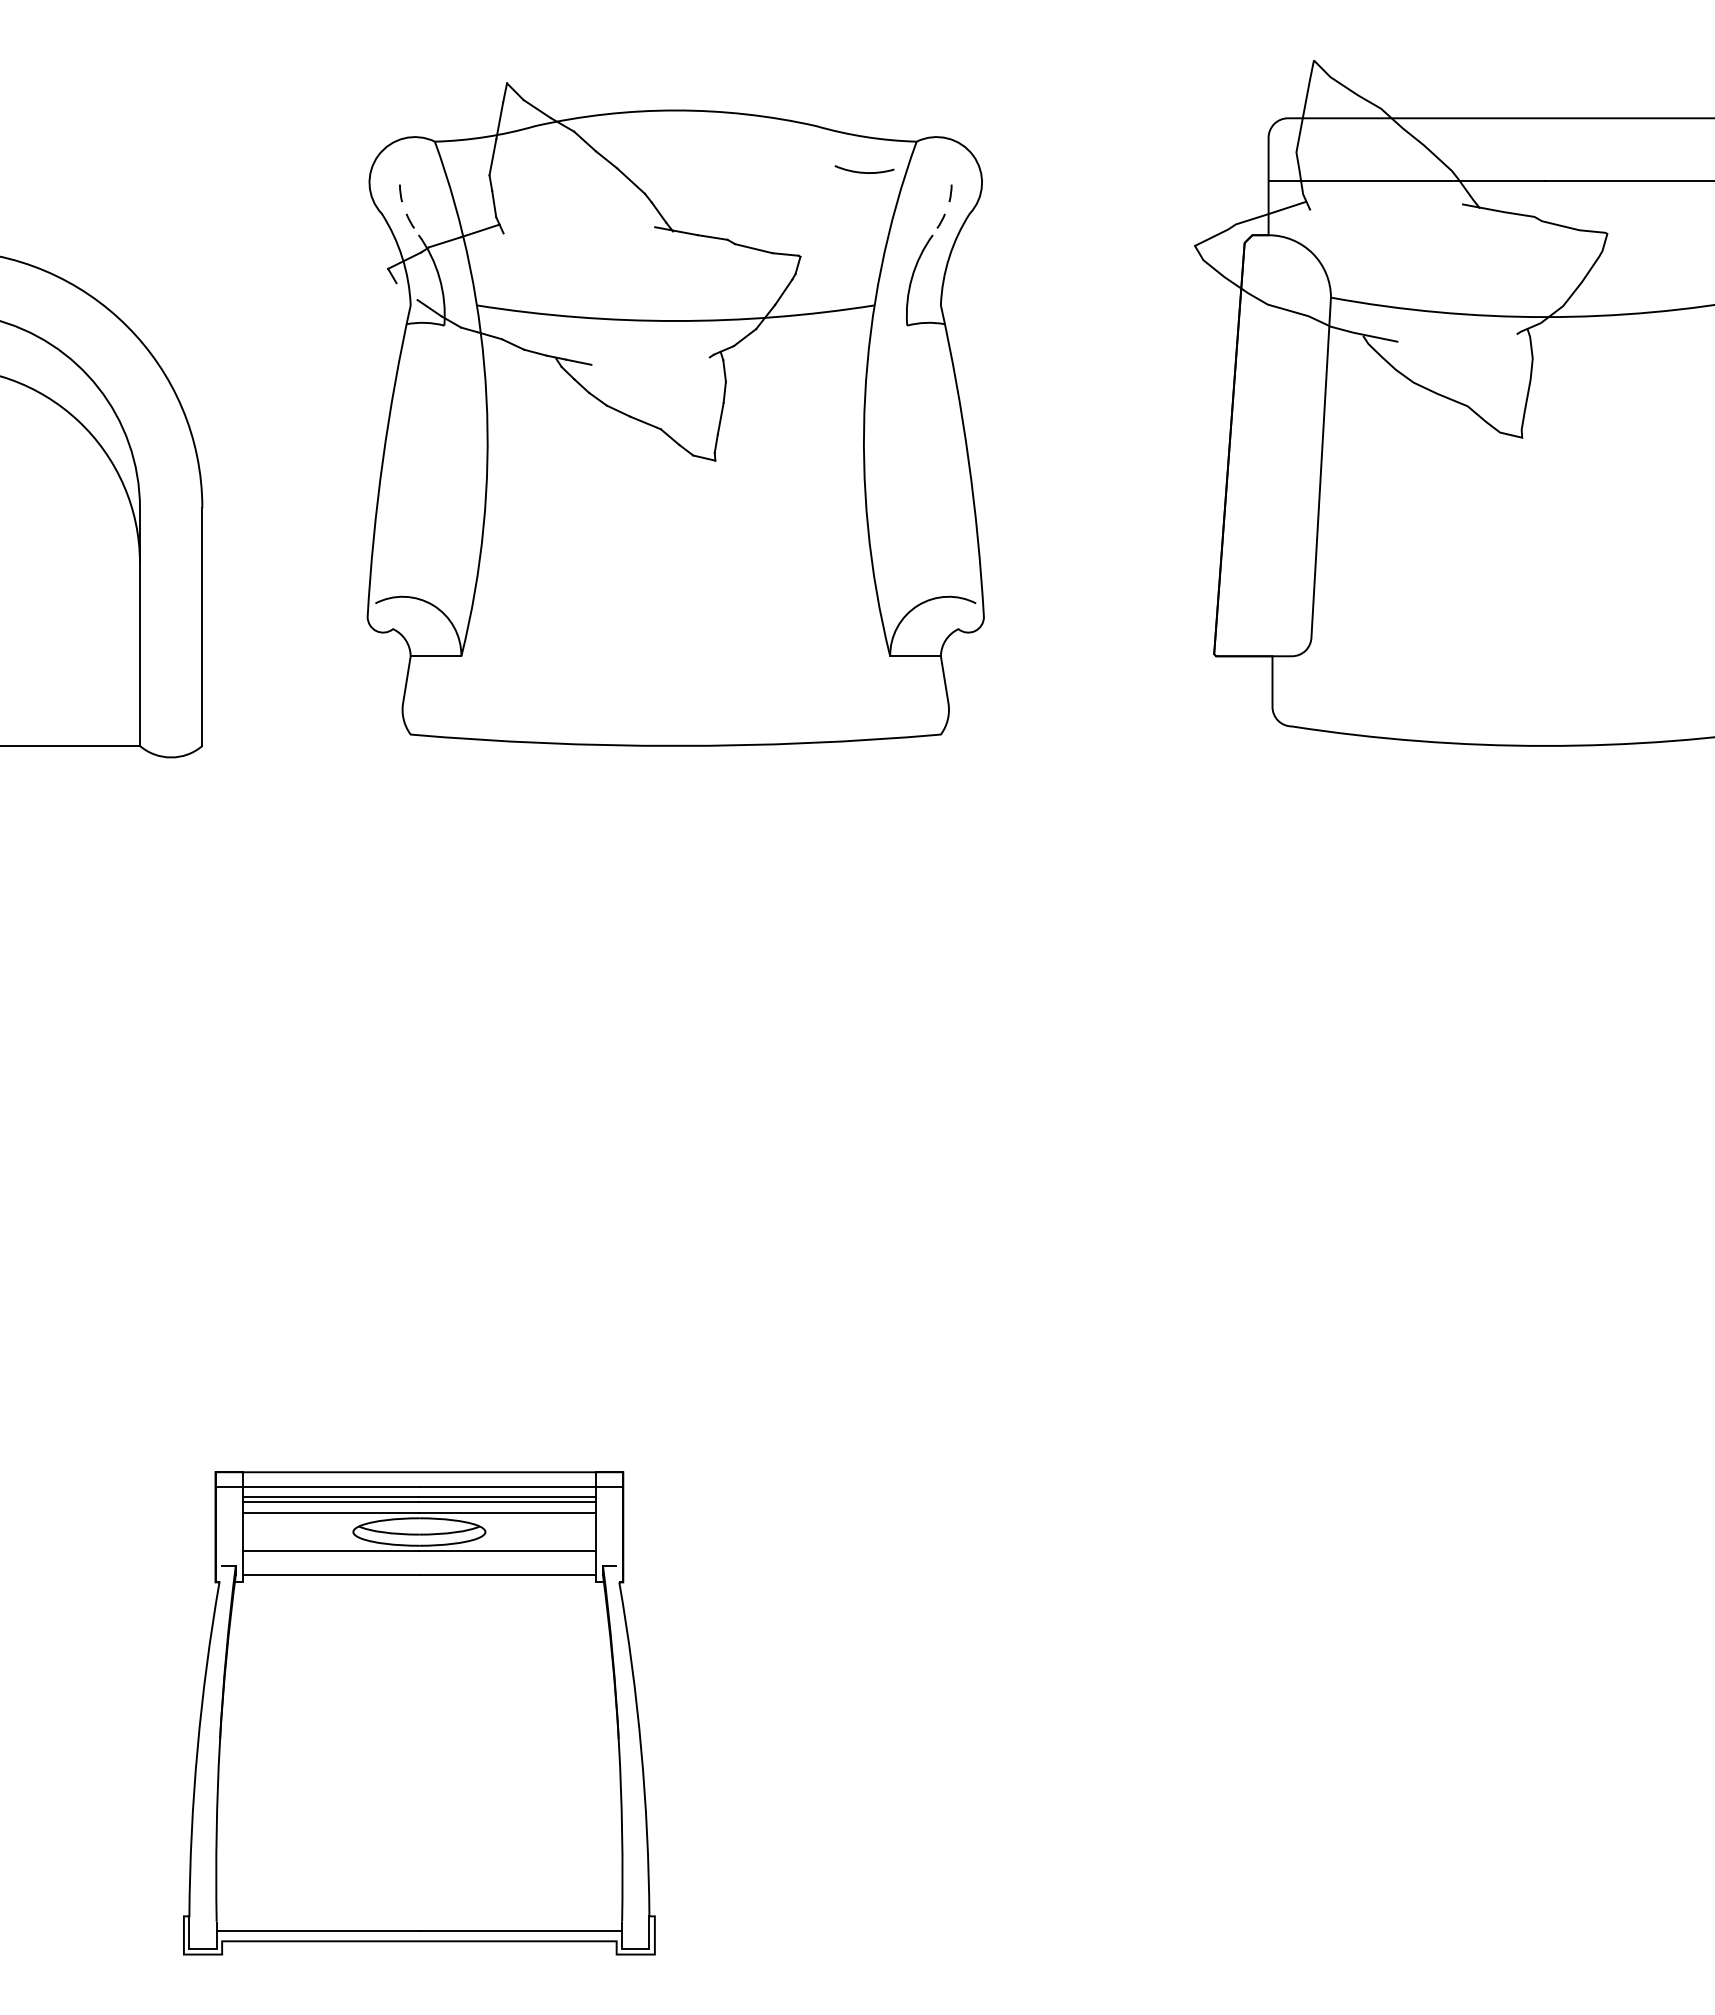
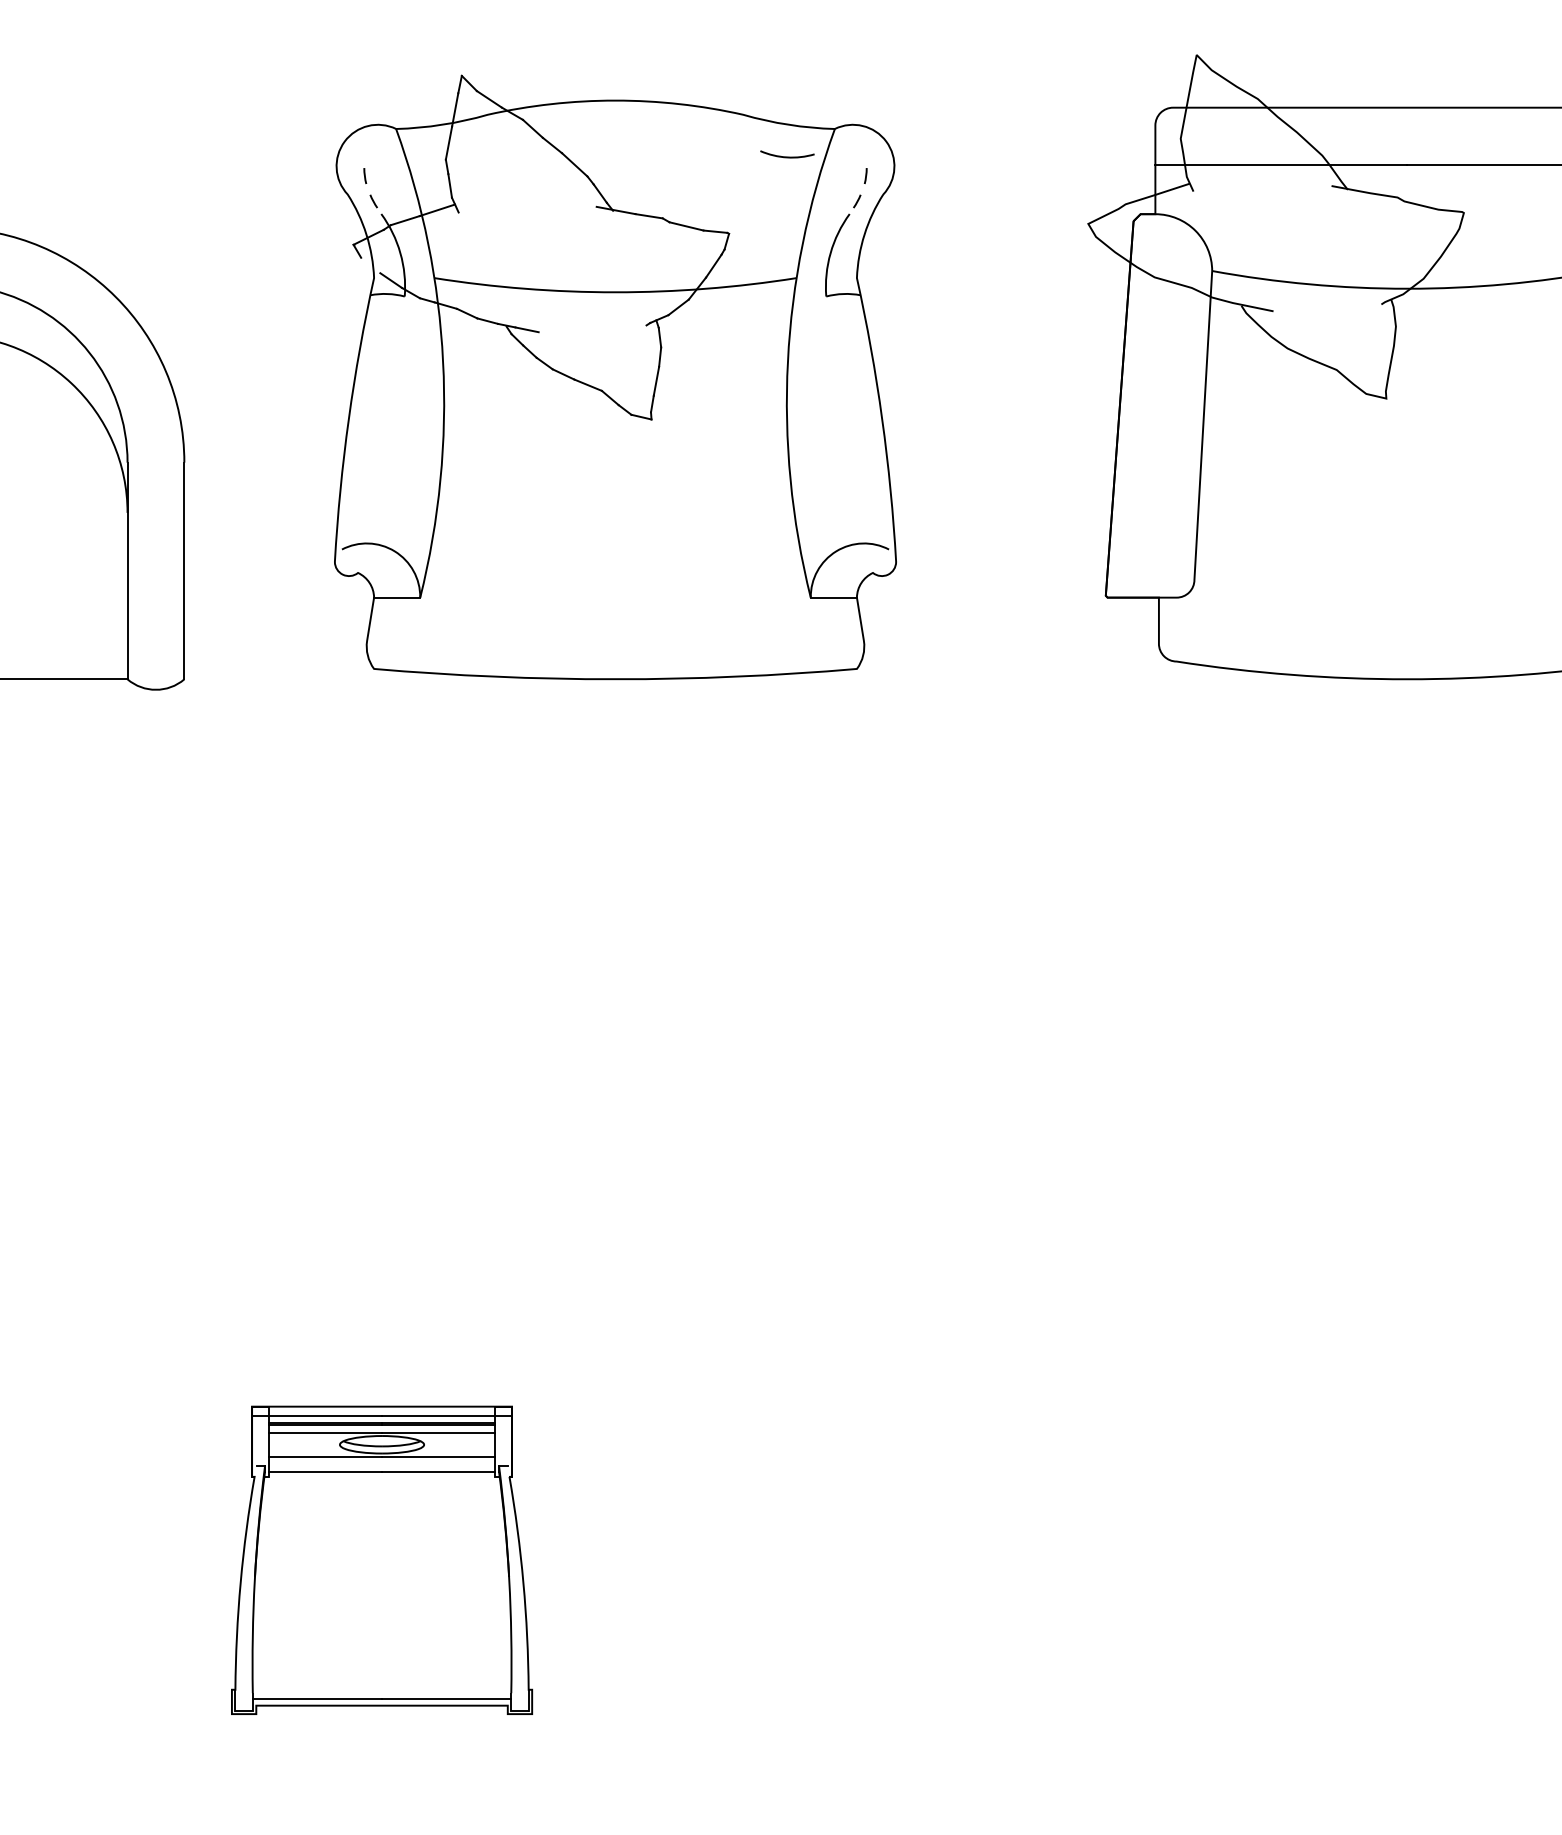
part: (419, 1713) -> (382, 1560), size x0.7

